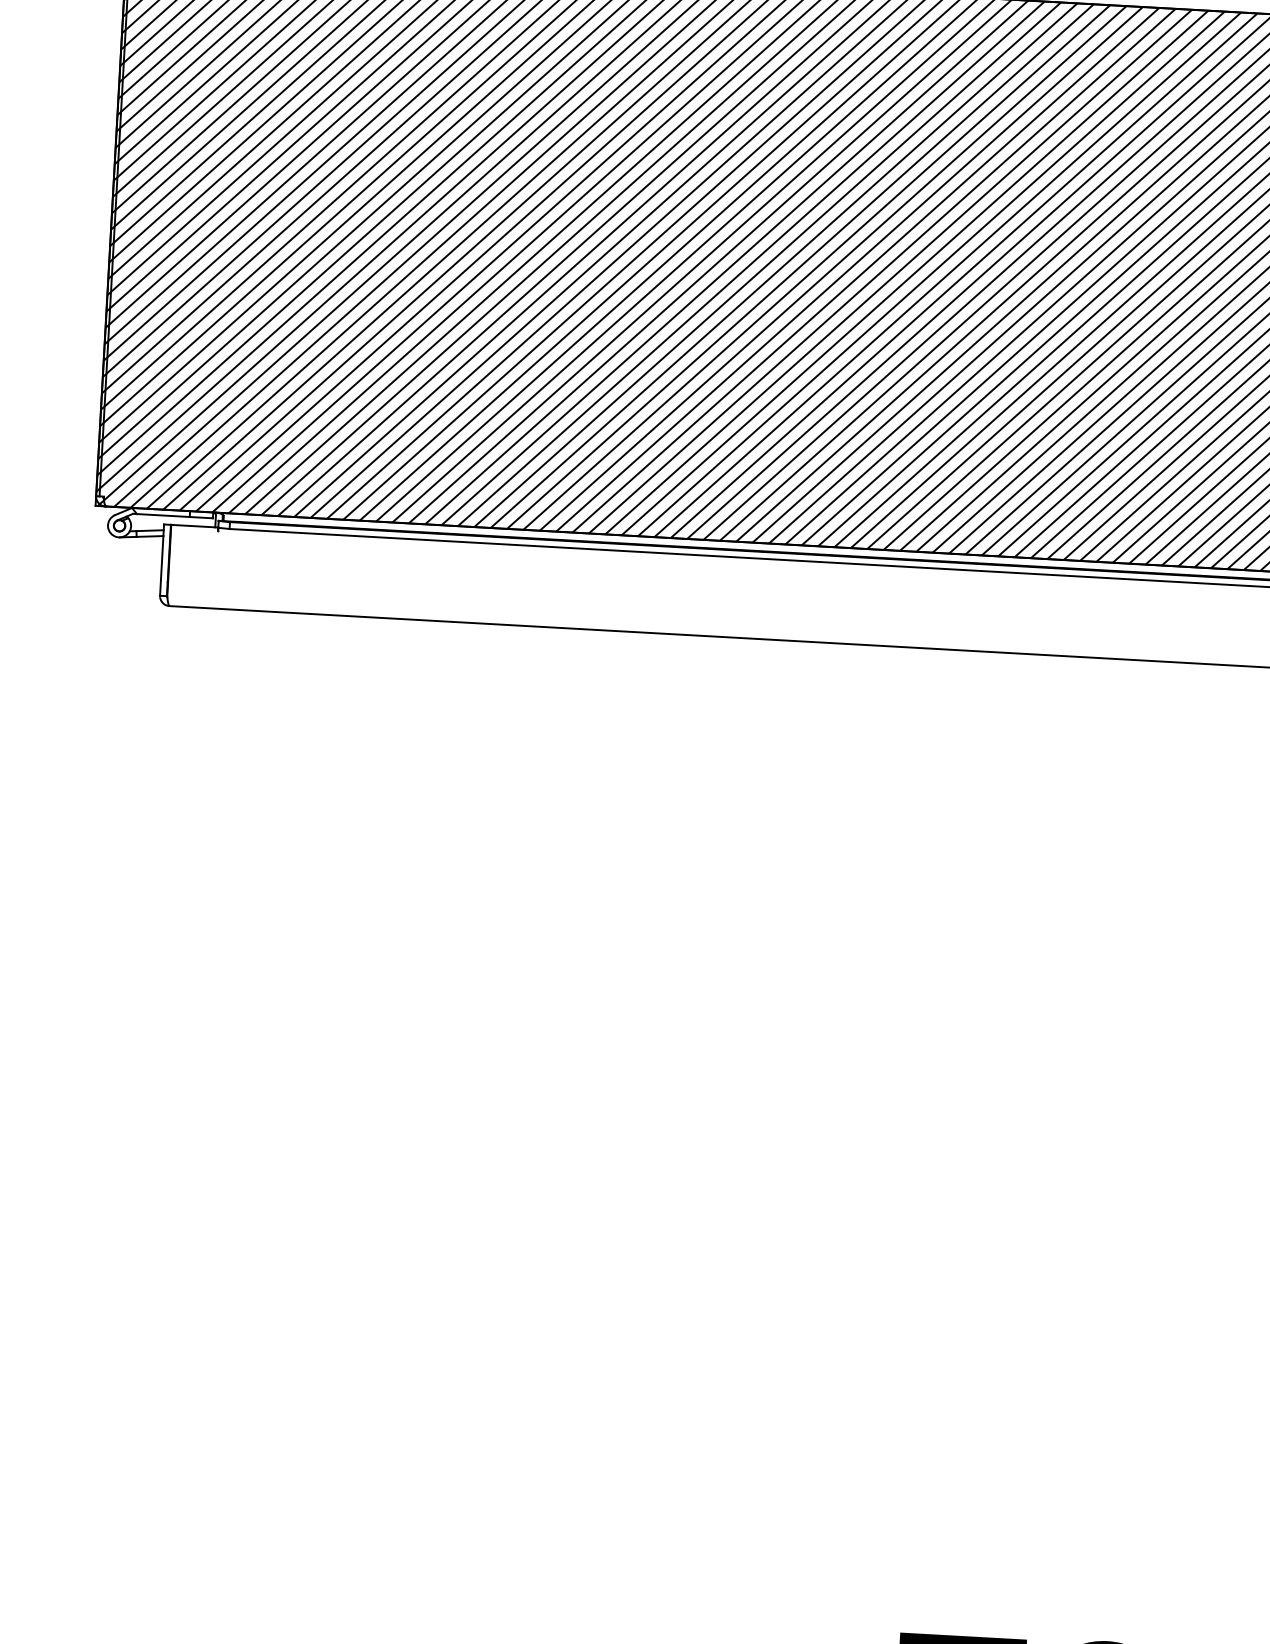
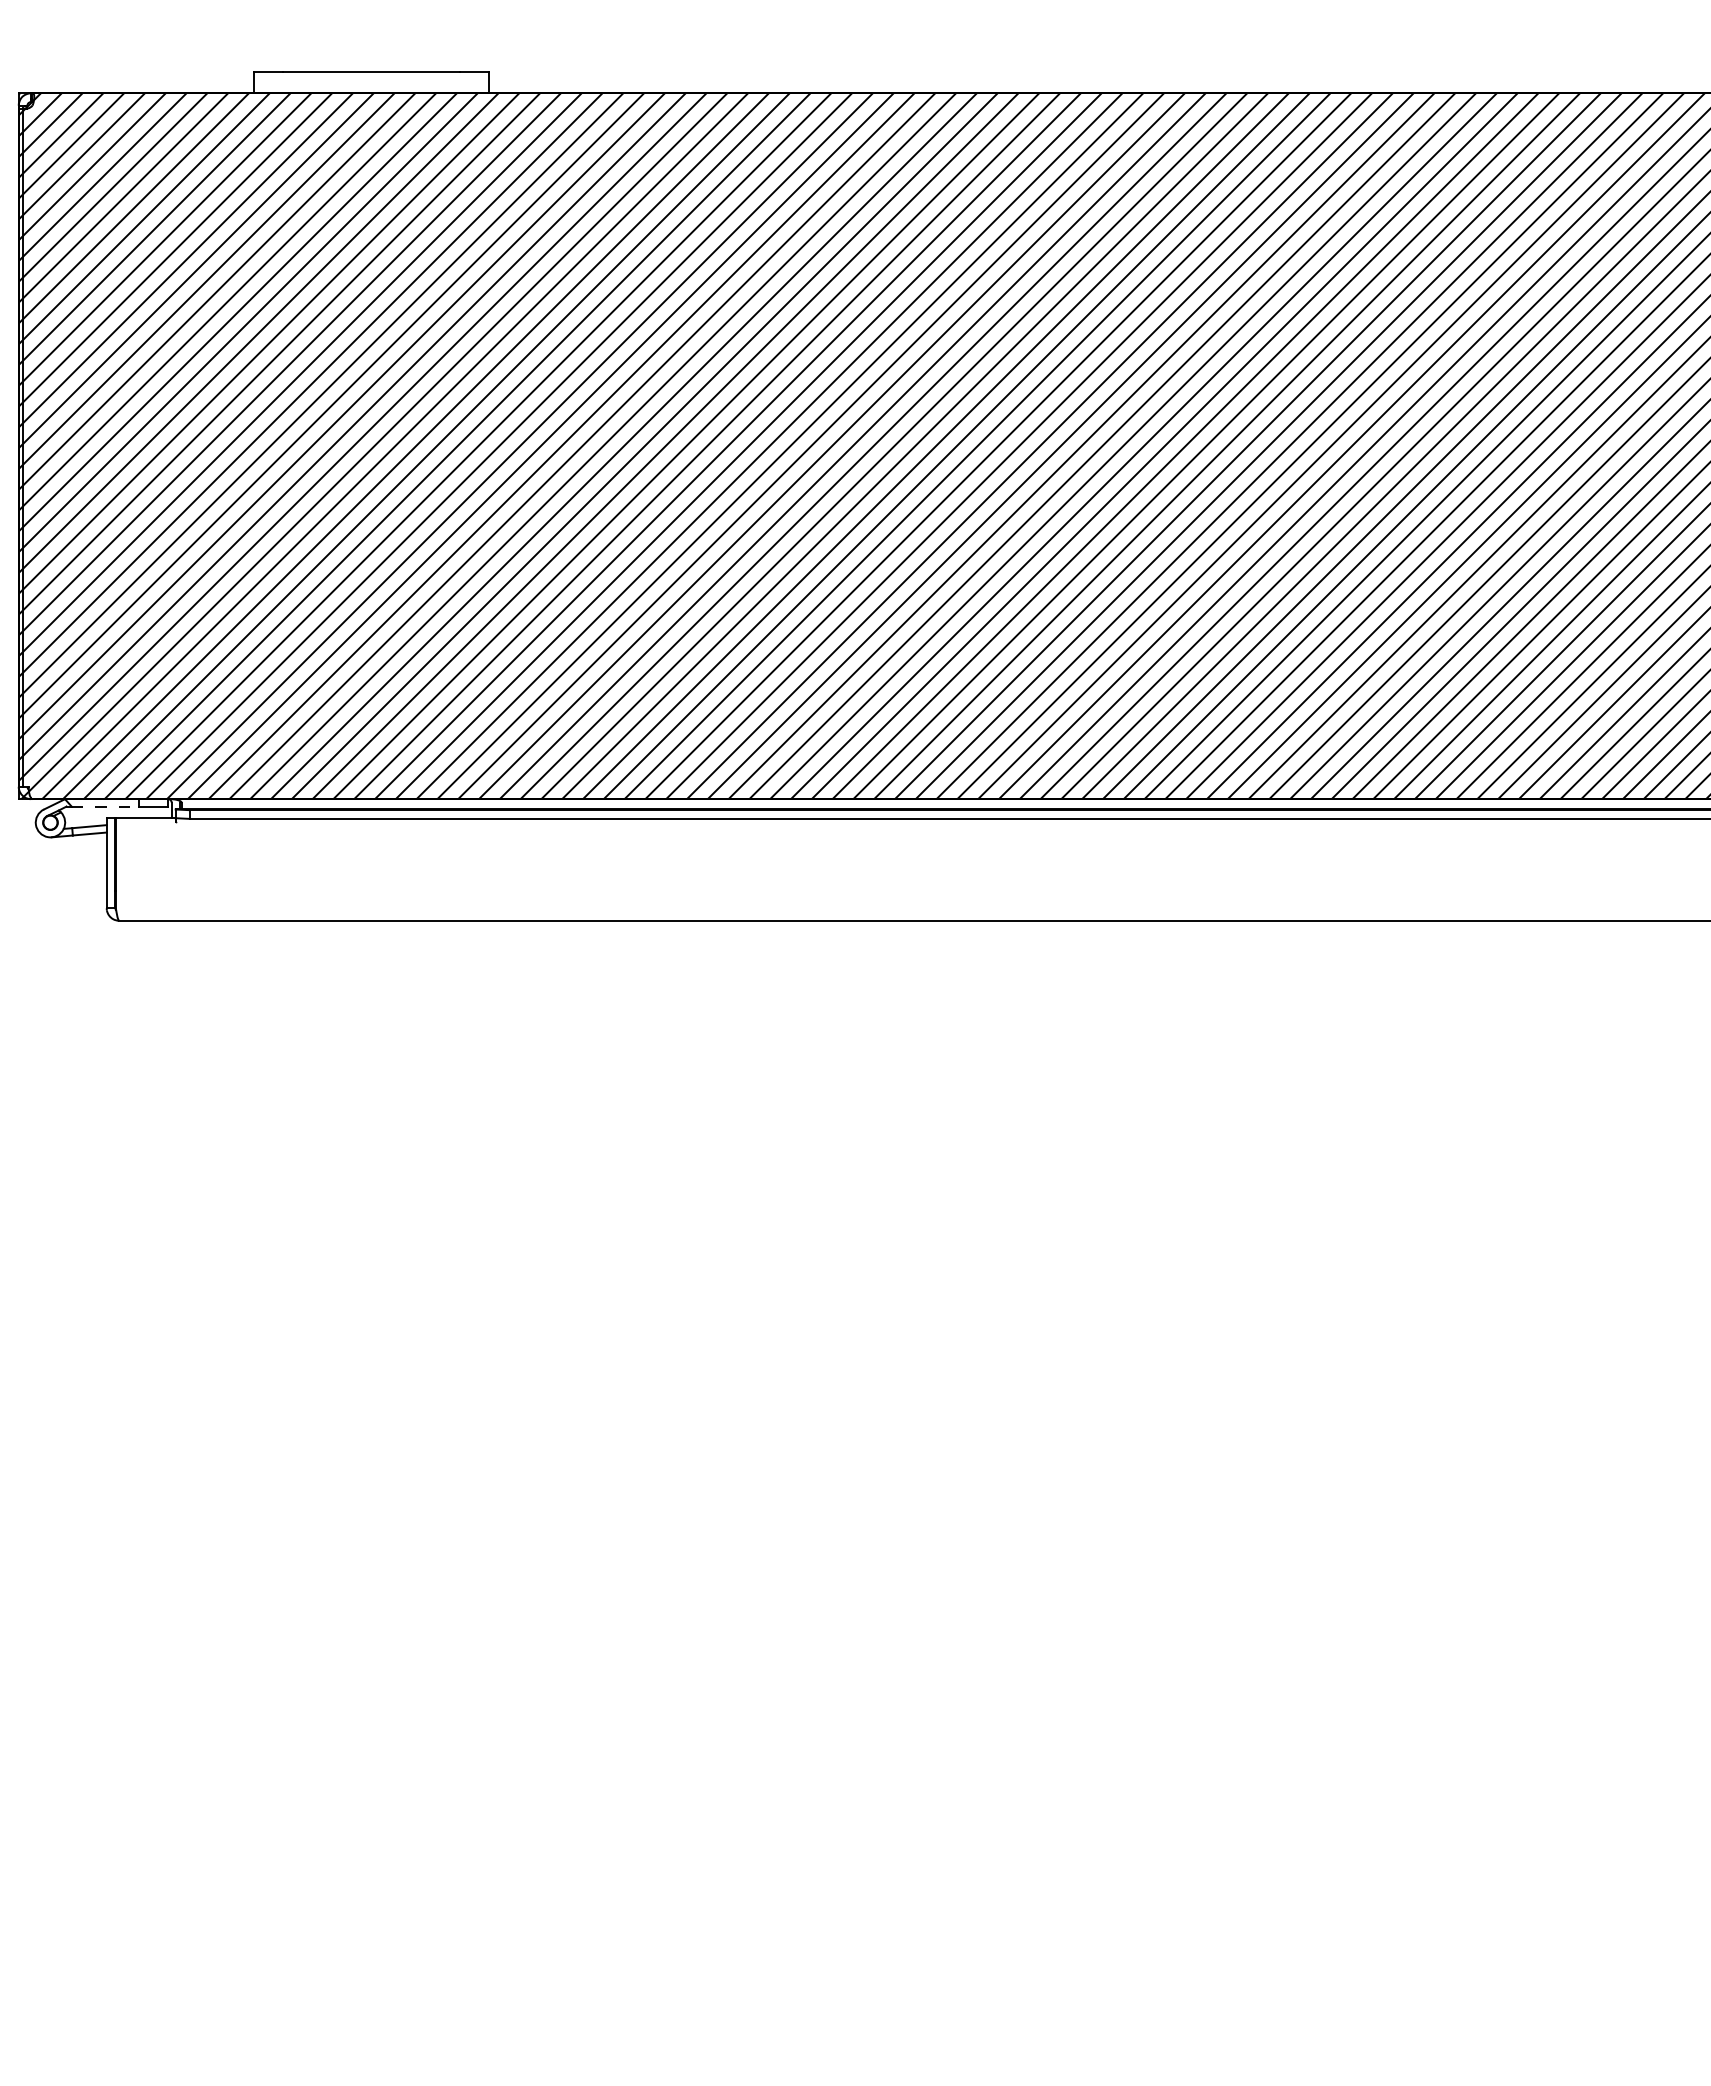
line: (163, 515) -> (105, 806), solid -> dashed

